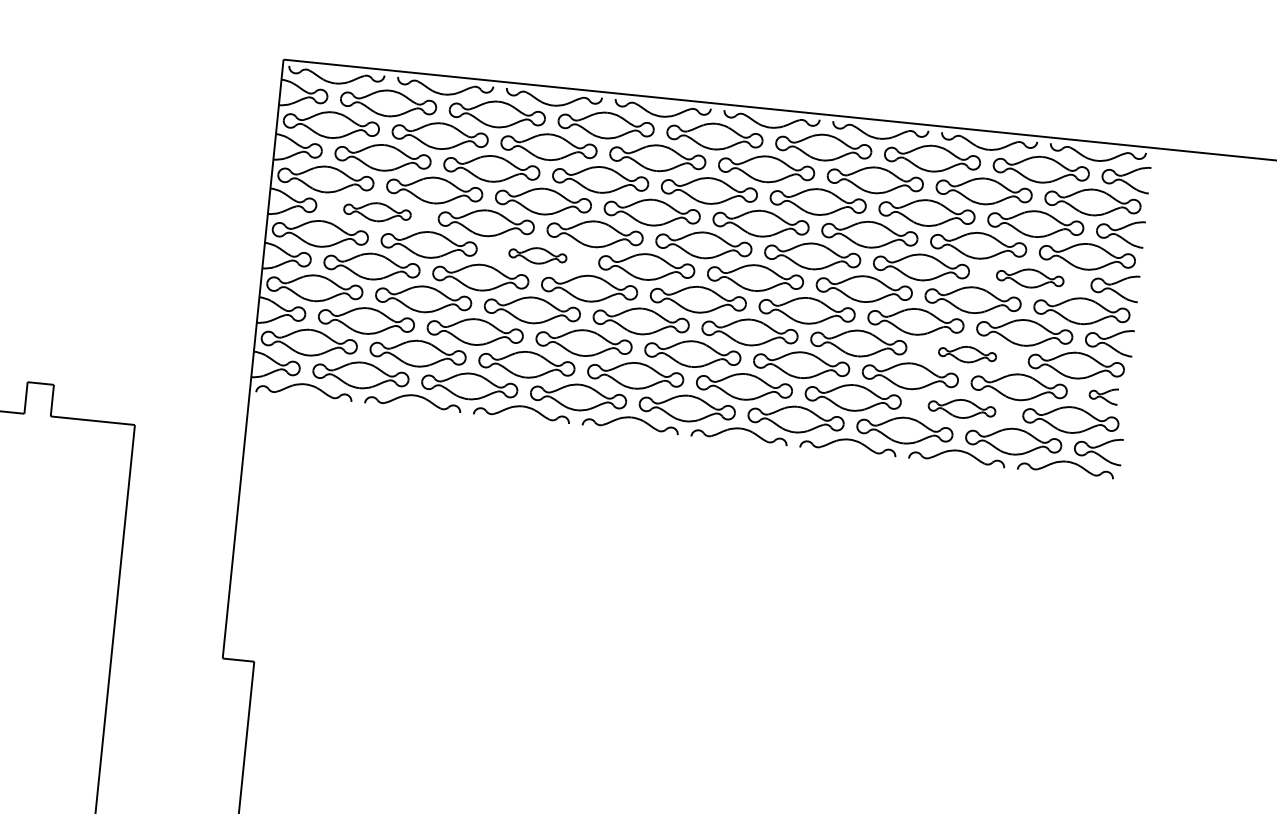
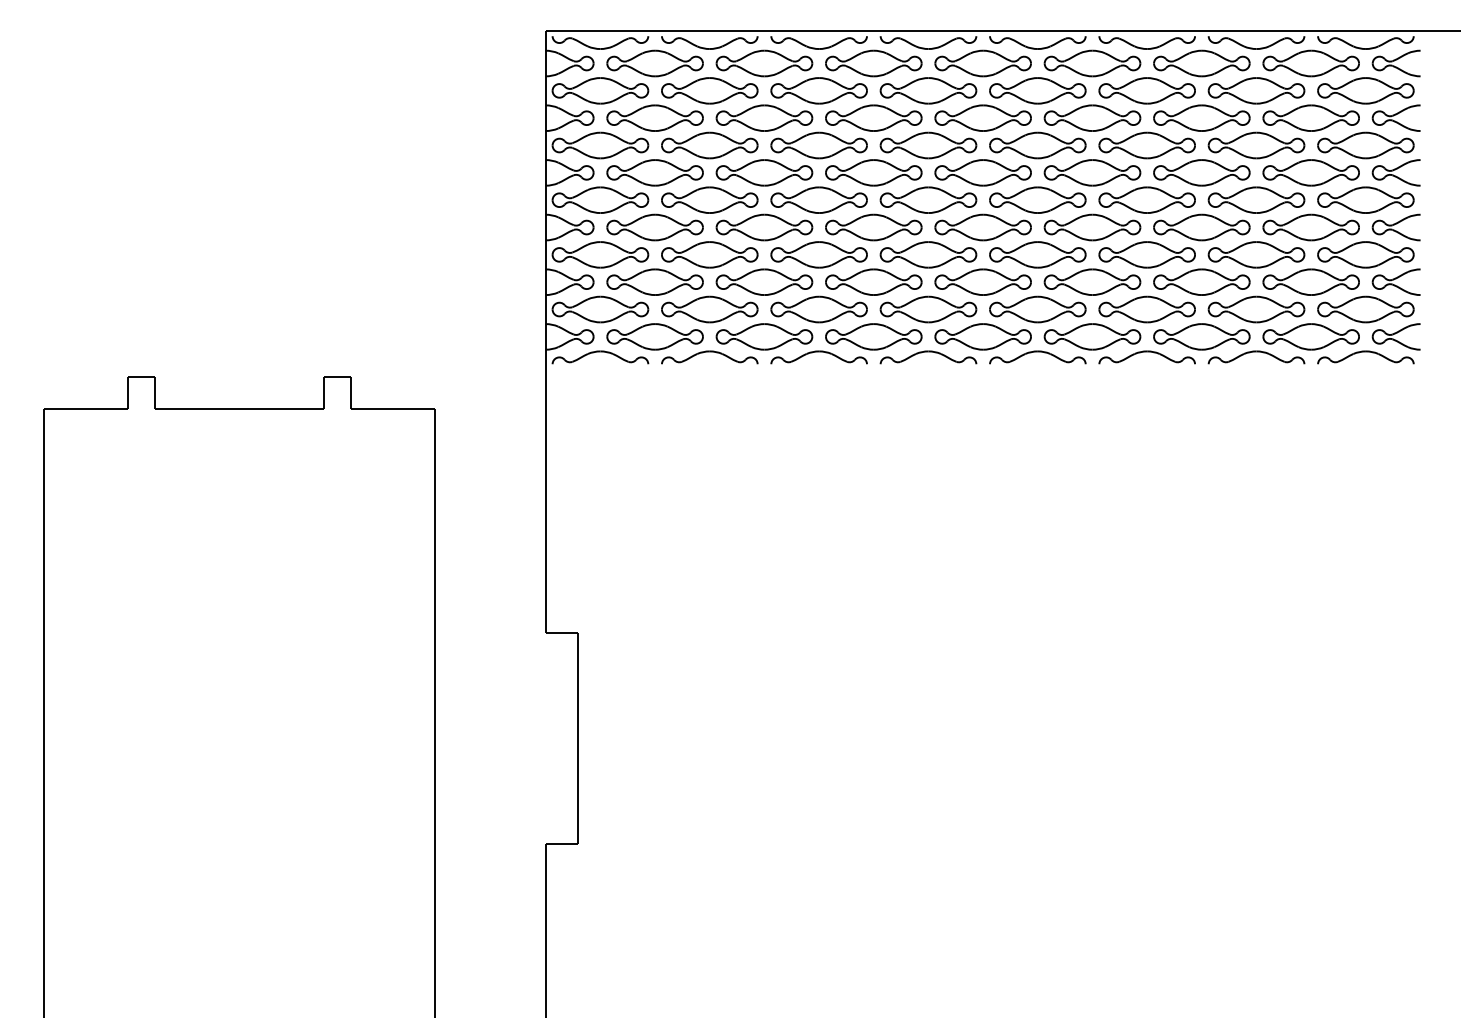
part: (376, 211) -> (654, 172), size x1.43
part: (537, 255) -> (818, 199), size x1.67
part: (1029, 278) -> (1310, 172), size x1.43
part: (967, 354) -> (1256, 254), size x1.67
part: (1103, 395) -> (1395, 281), size x1.67
part: (962, 408) -> (1256, 309), size x1.43

